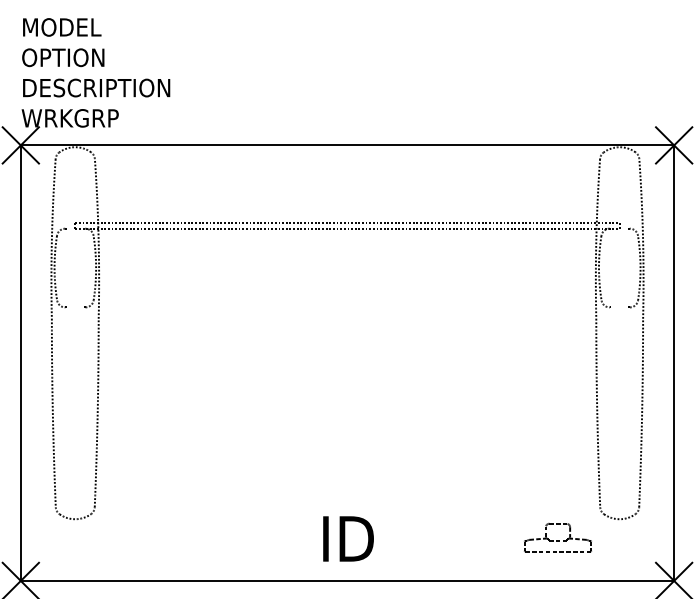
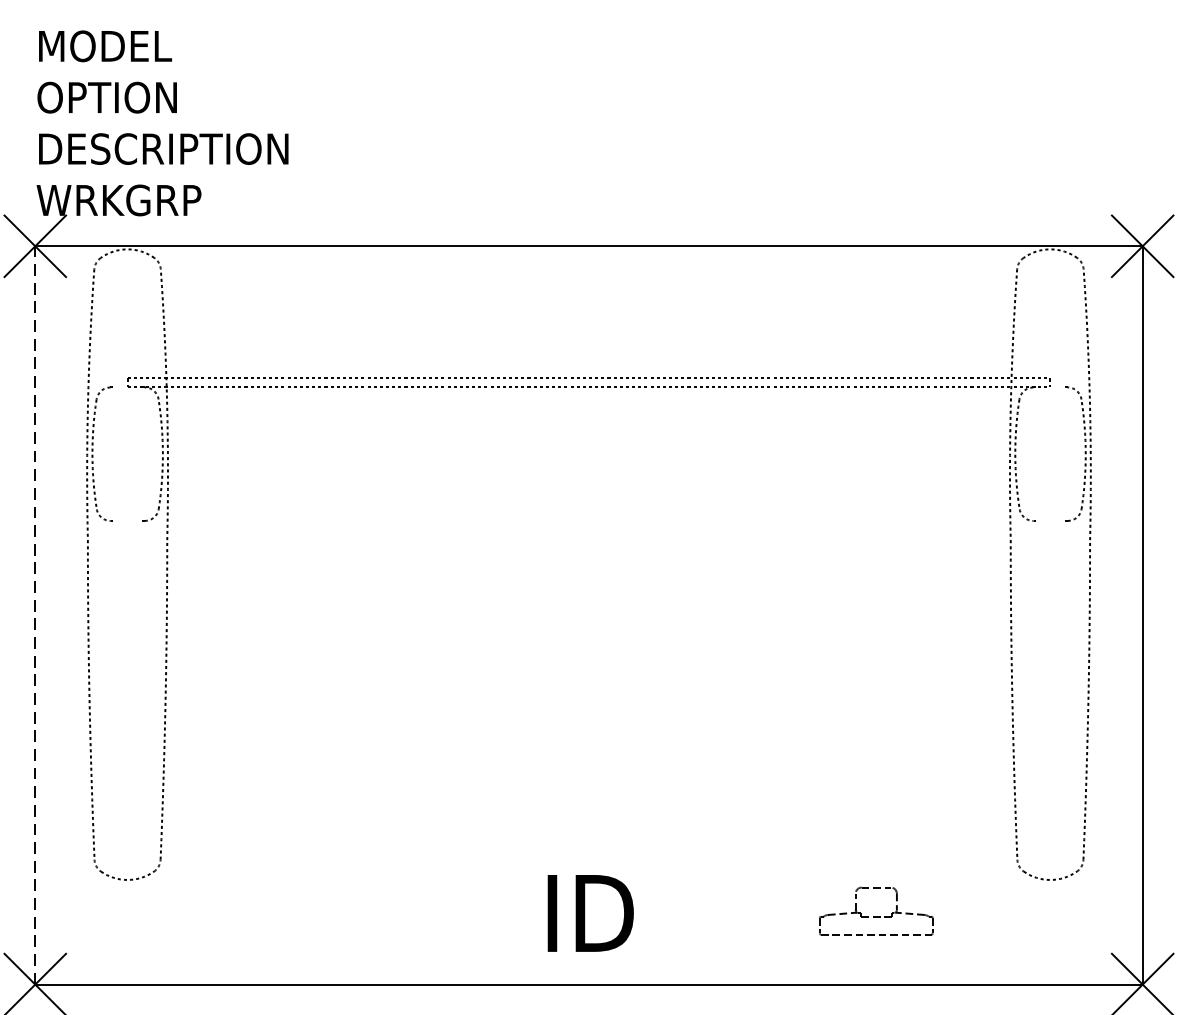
line: (20, 363) -> (34, 615), solid -> dashed
part: (557, 537) -> (875, 910), moved

